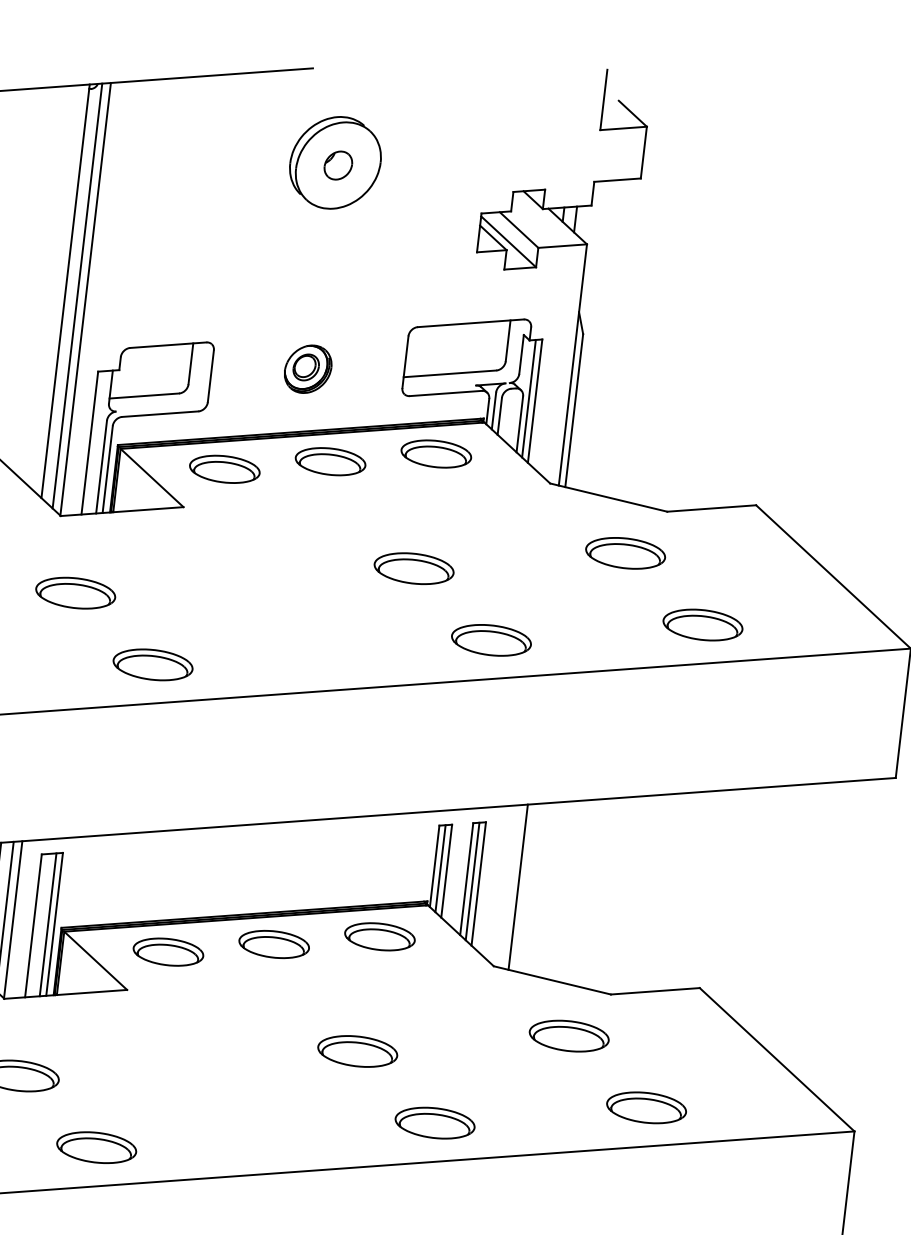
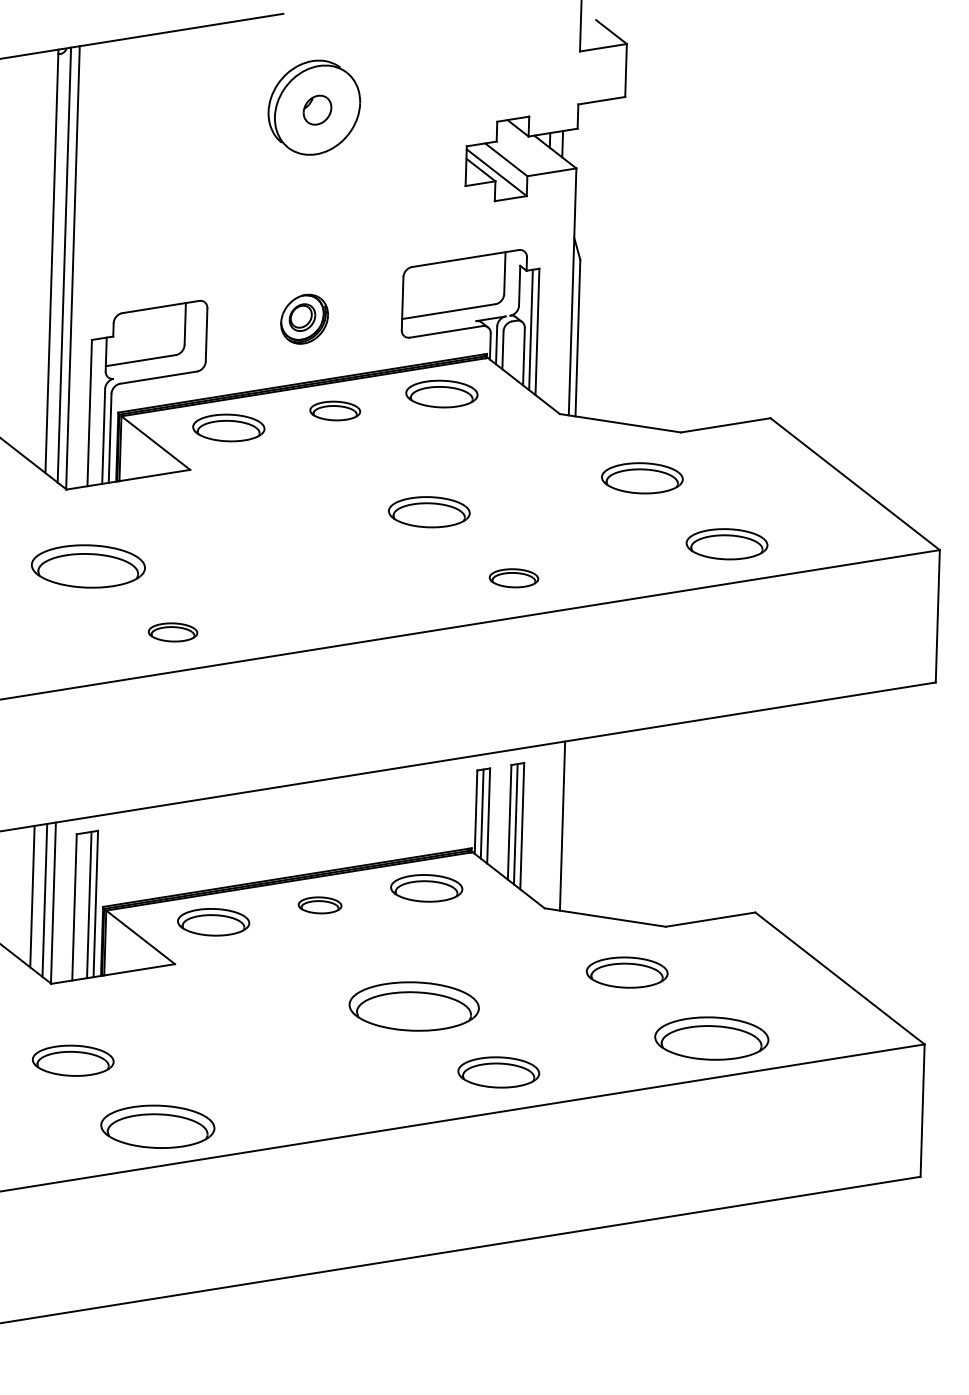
part: (329, 461) -> (334, 410), size x0.7
part: (75, 593) -> (88, 566), size x1.4
part: (490, 640) -> (513, 578), size x0.6
part: (152, 664) -> (172, 632), size x0.6
part: (273, 944) -> (319, 905), size x0.6
part: (357, 1051) -> (413, 1006), size x1.6
part: (646, 1107) -> (711, 1038), size x1.4
part: (96, 1147) -> (157, 1126), size x1.4

